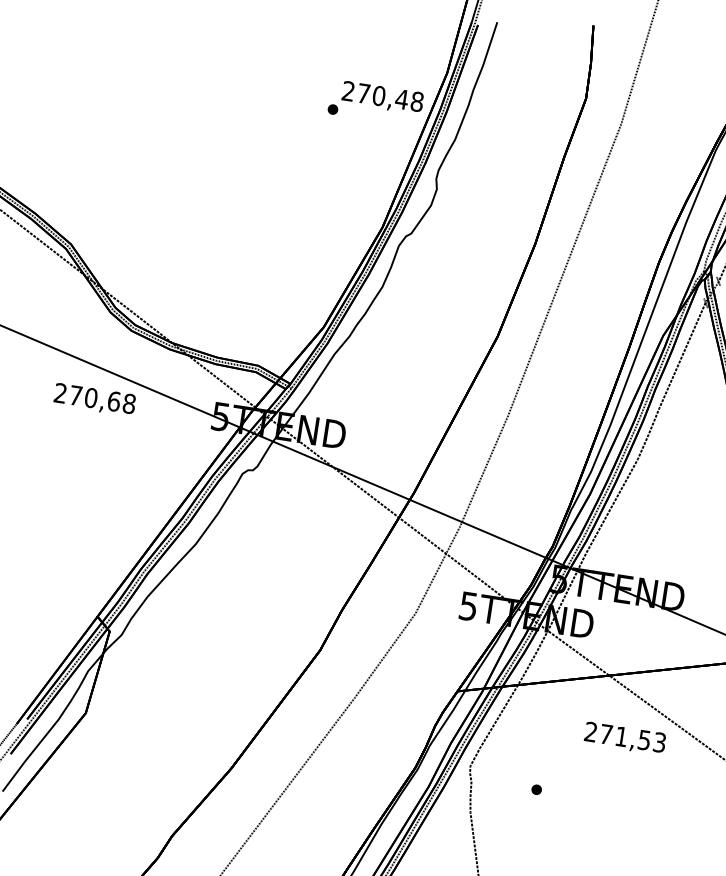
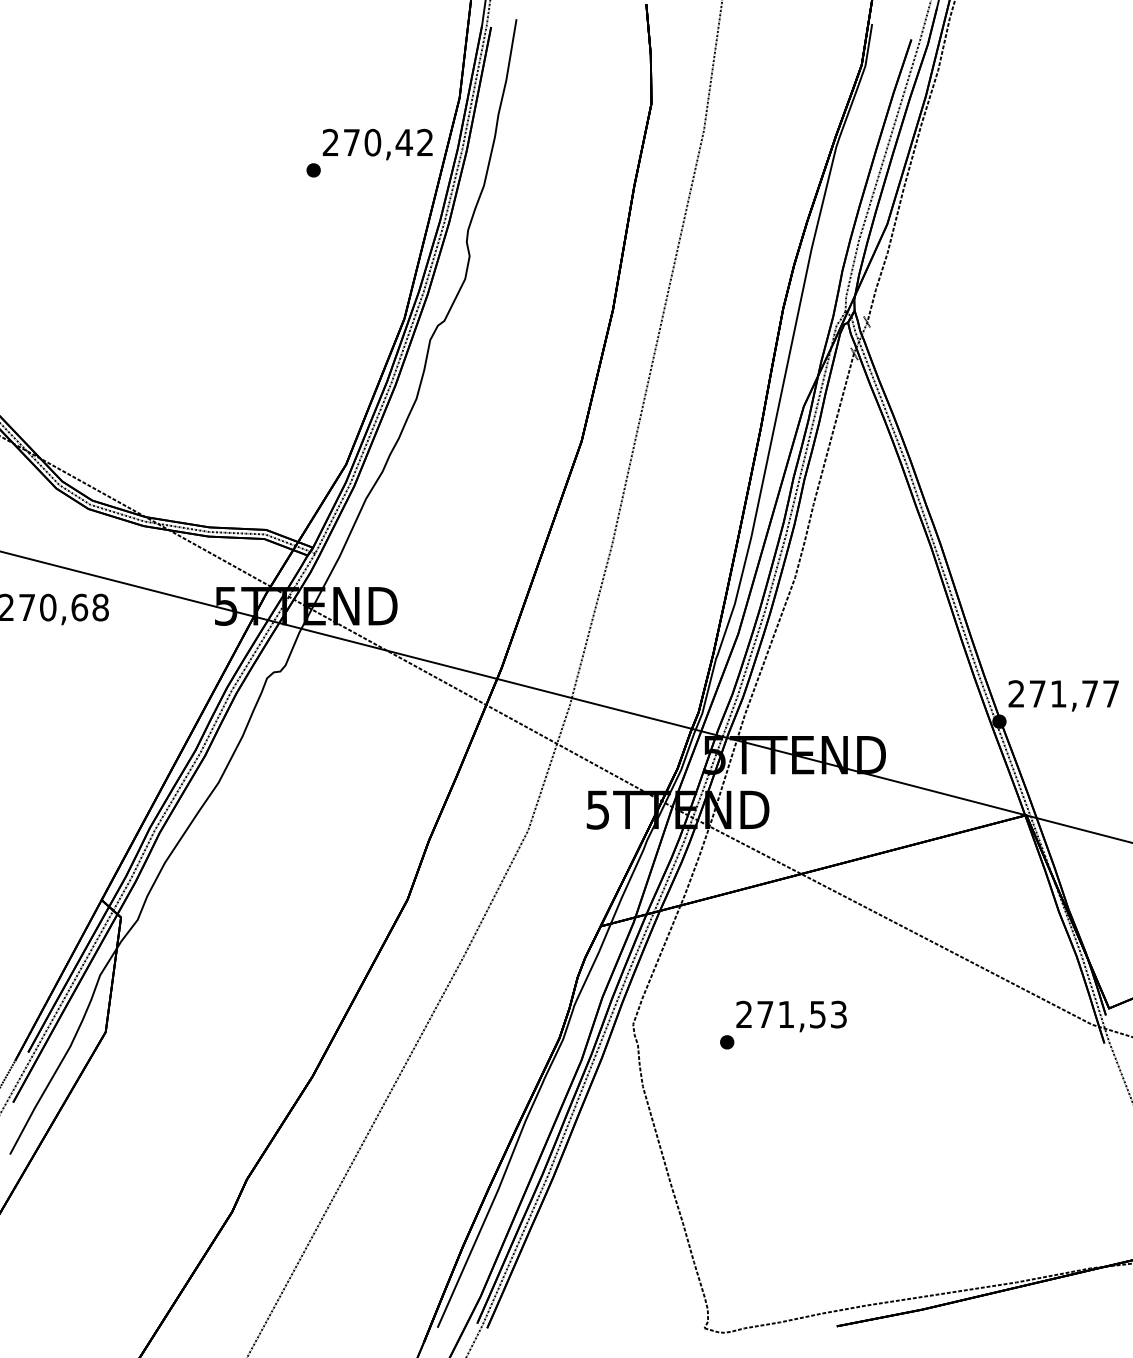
text: (417, 101) -> (425, 142), 270,48 -> 270,42
text: (625, 738) -> (791, 1016), moved

